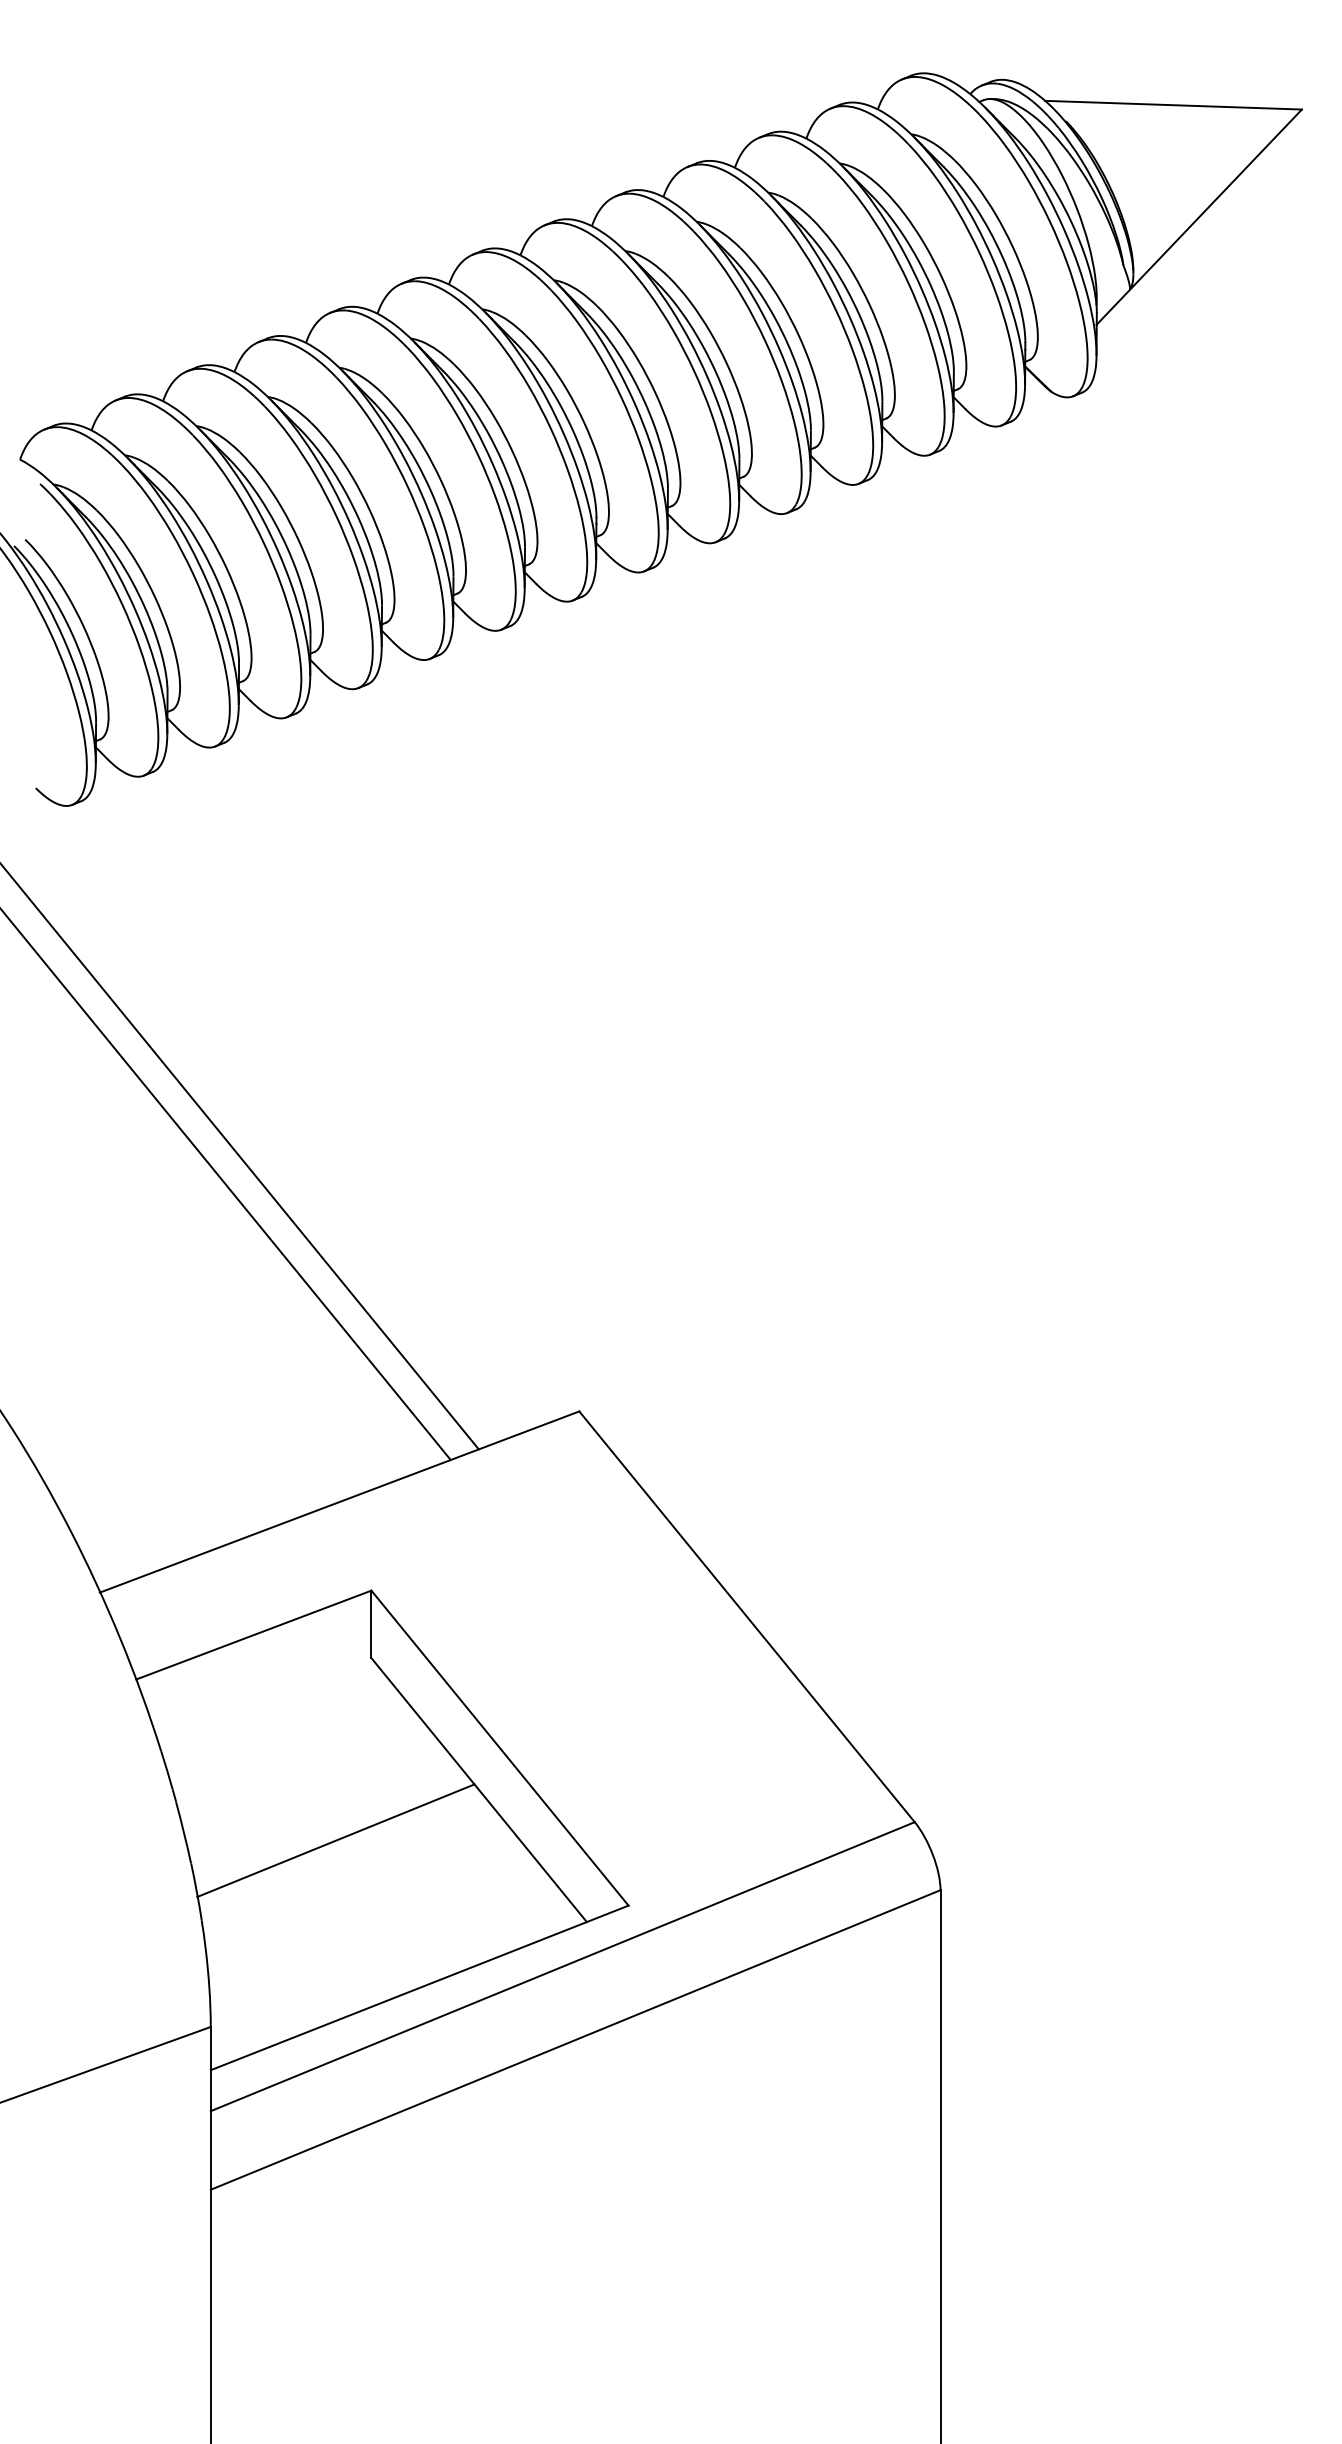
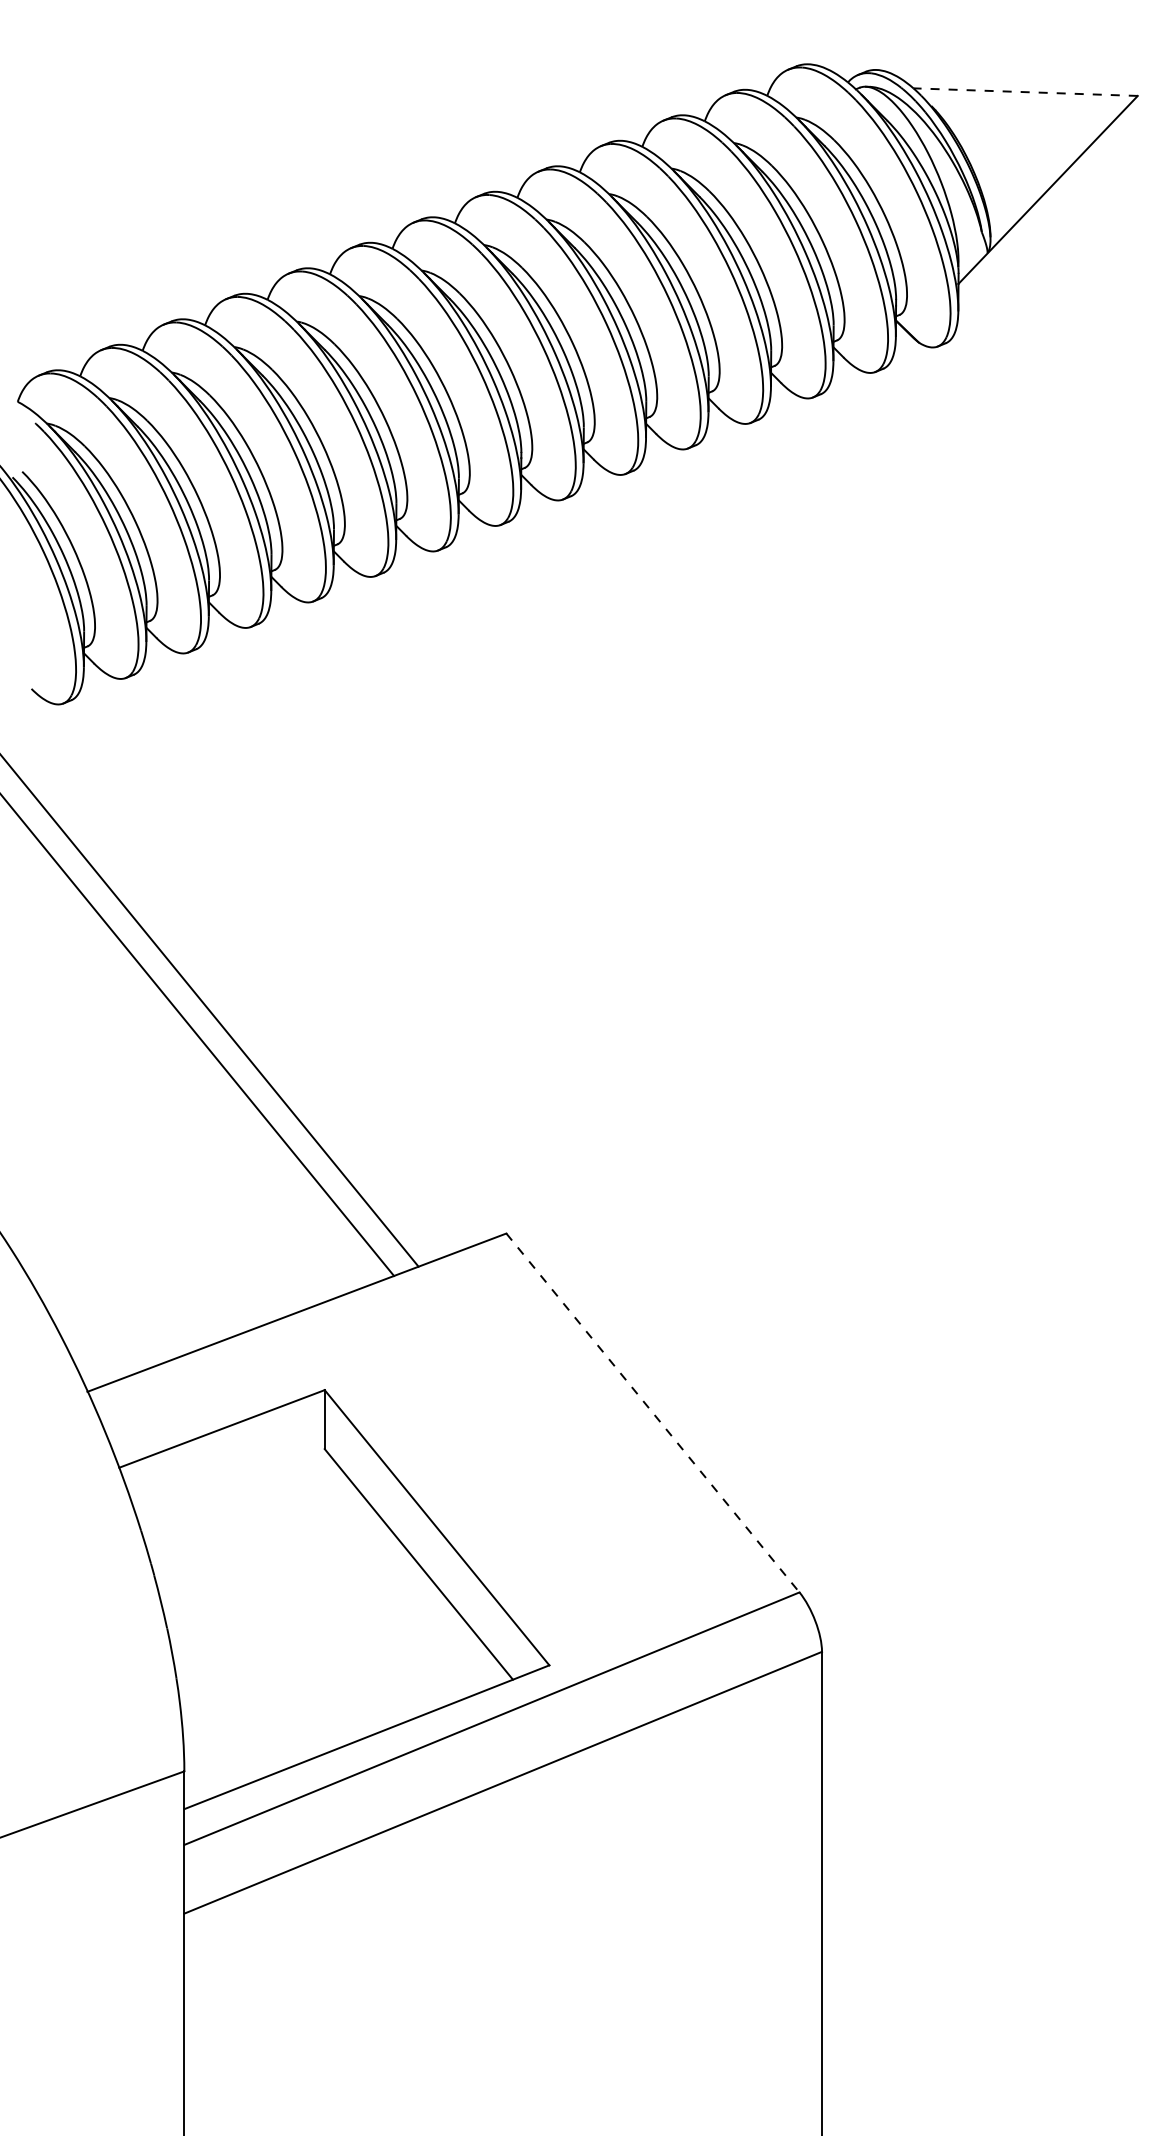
line: (1173, 105) -> (1025, 92), solid -> dashed
line: (747, 1617) -> (653, 1413), solid -> dashed
line: (335, 1840) -> (293, 1608), removed

